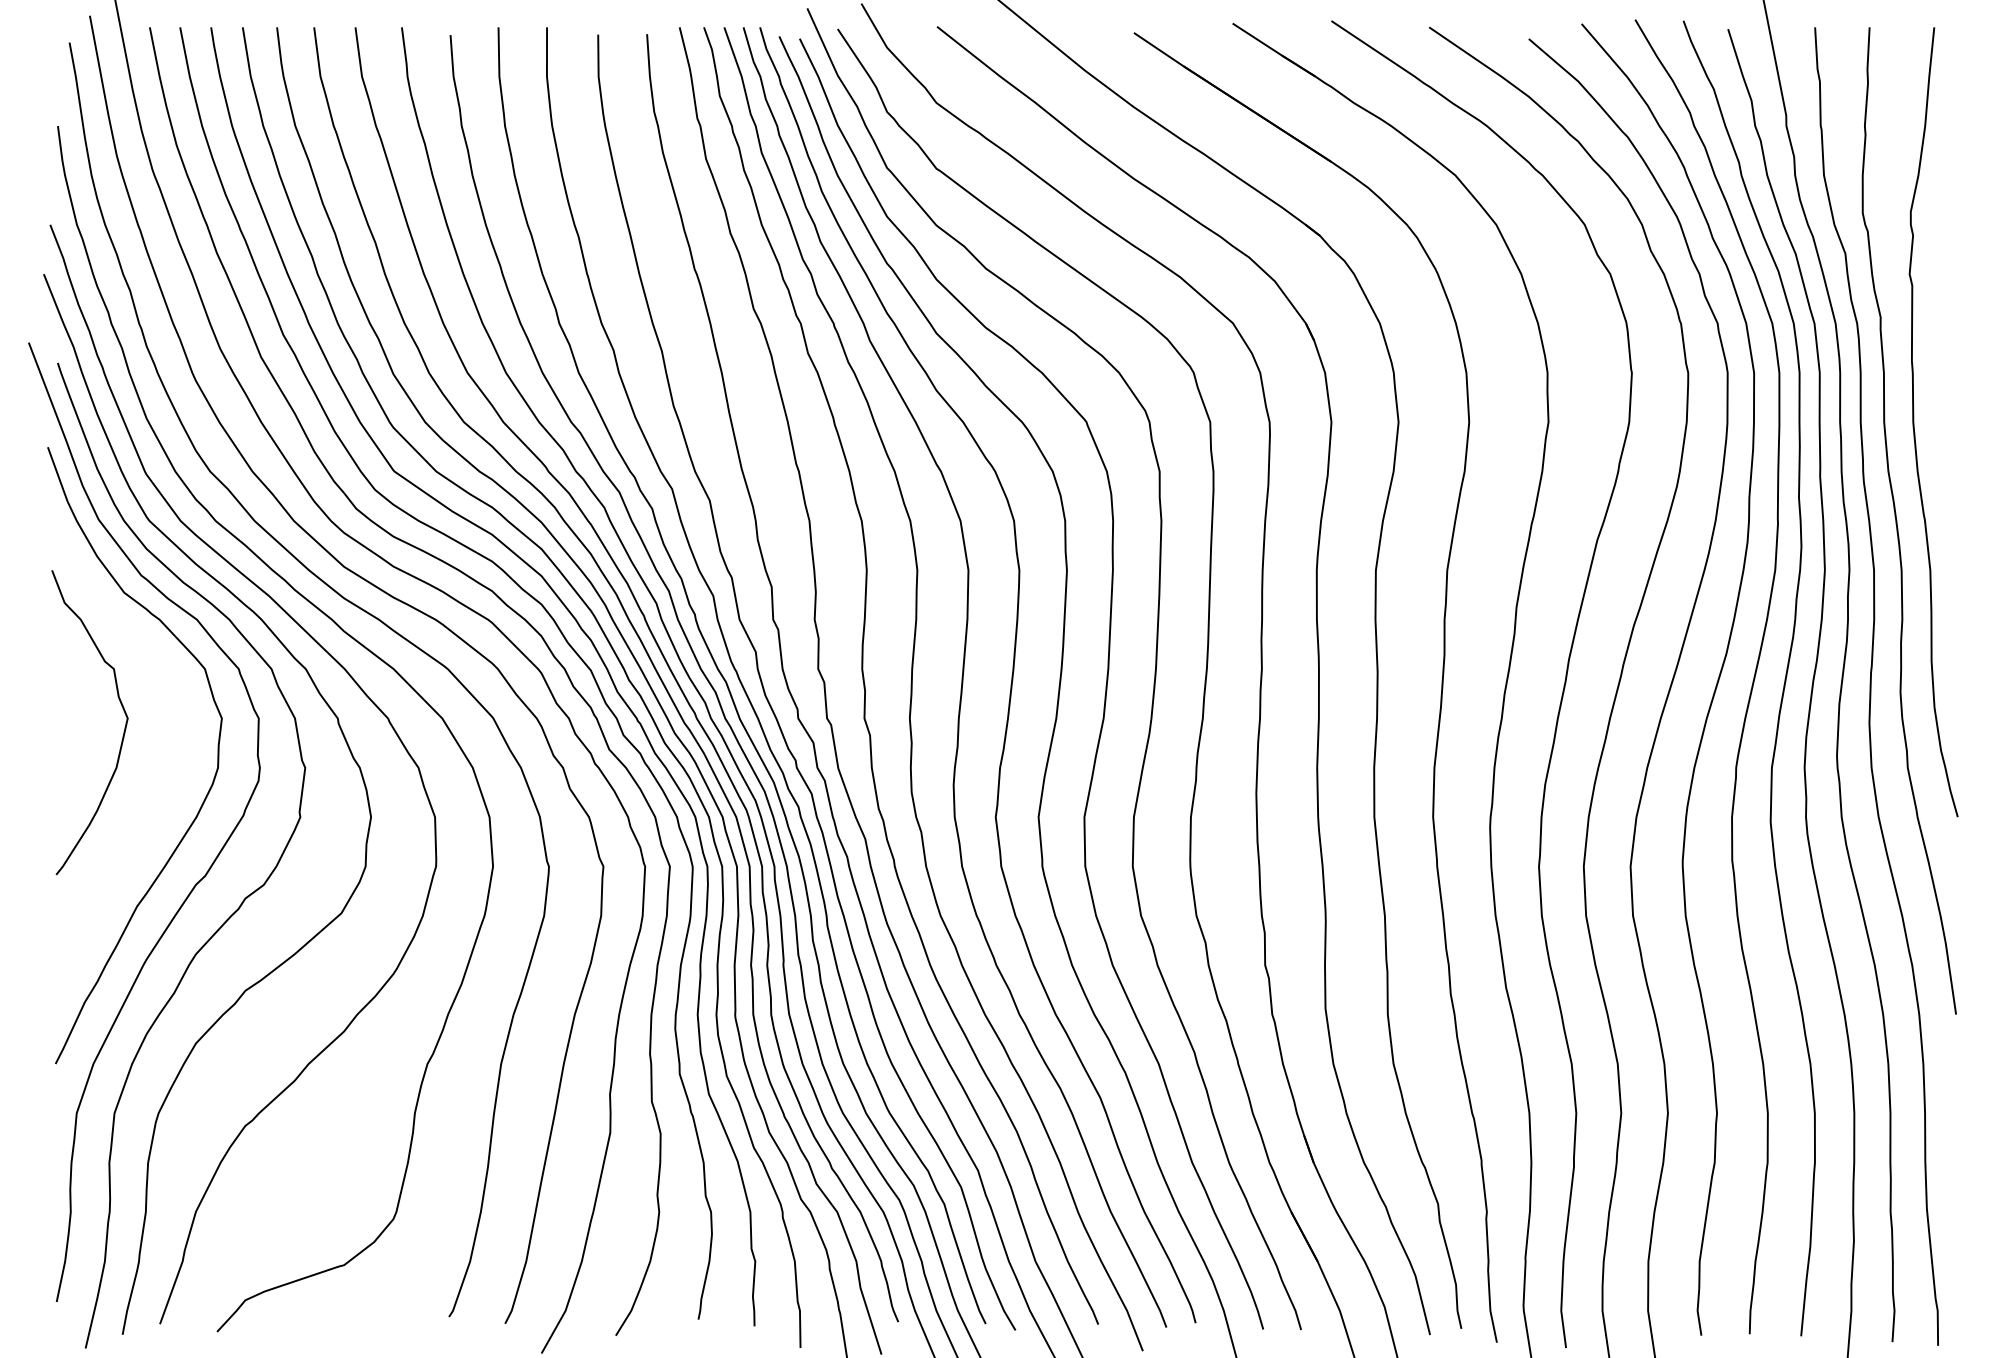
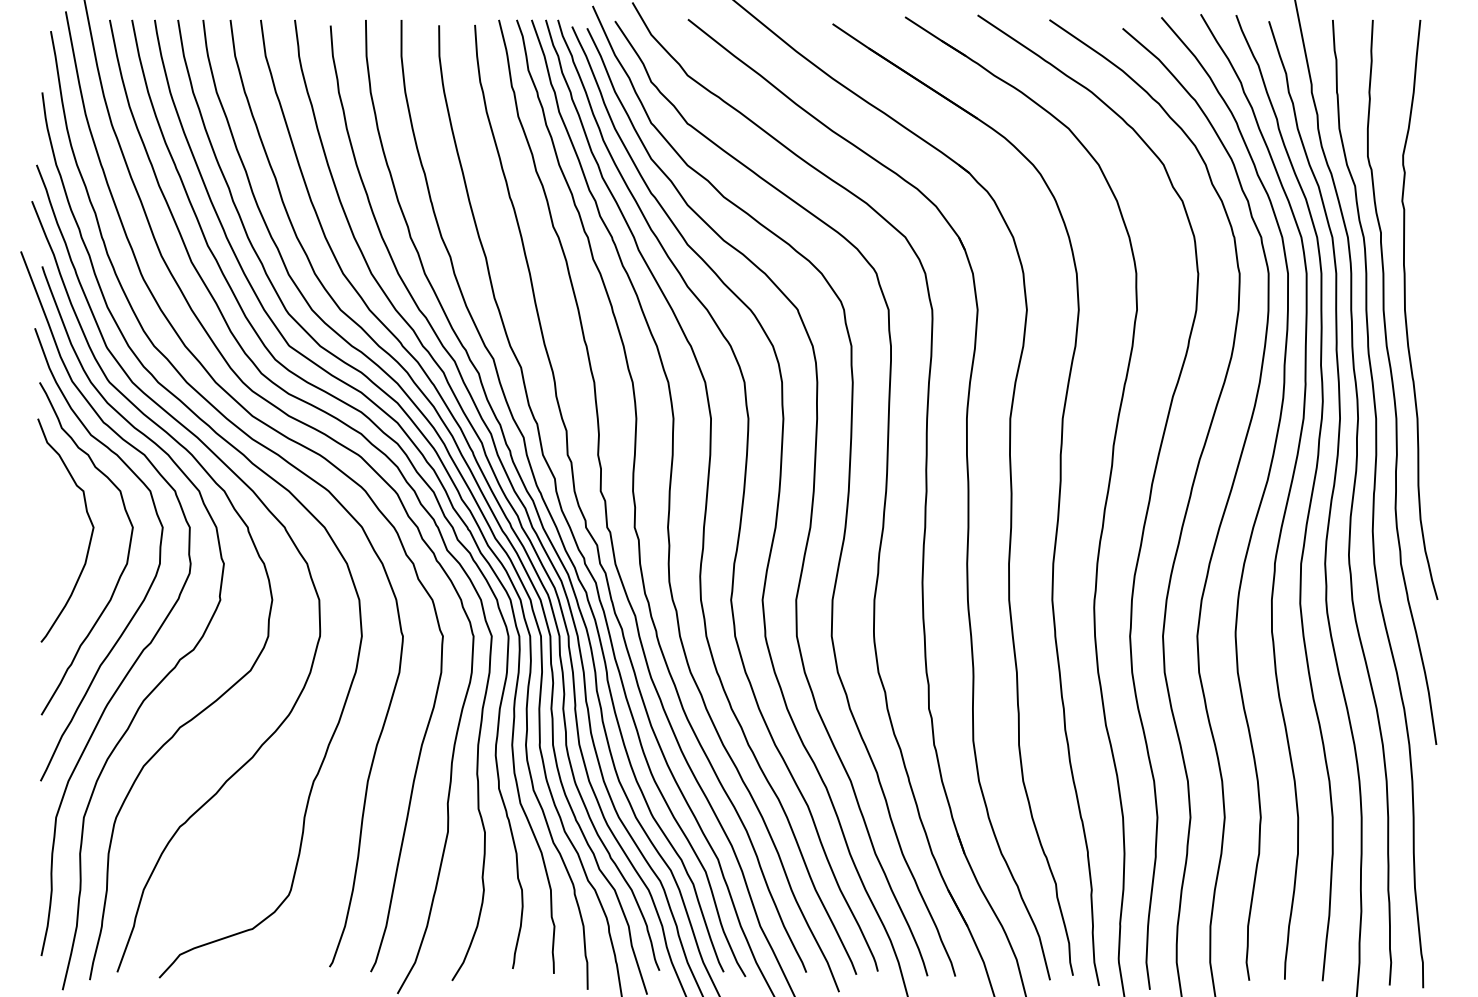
curve: (173, 753) -> (127, 553), added

